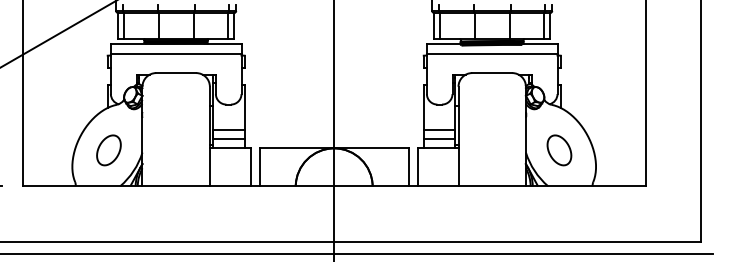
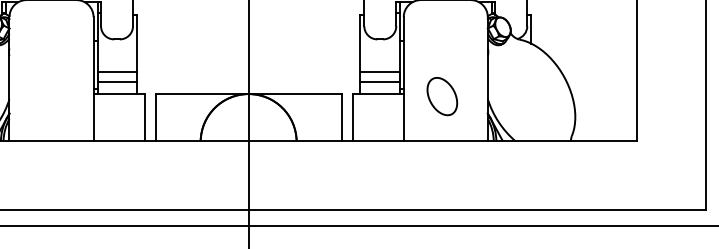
part: (559, 150) -> (442, 96), moved

